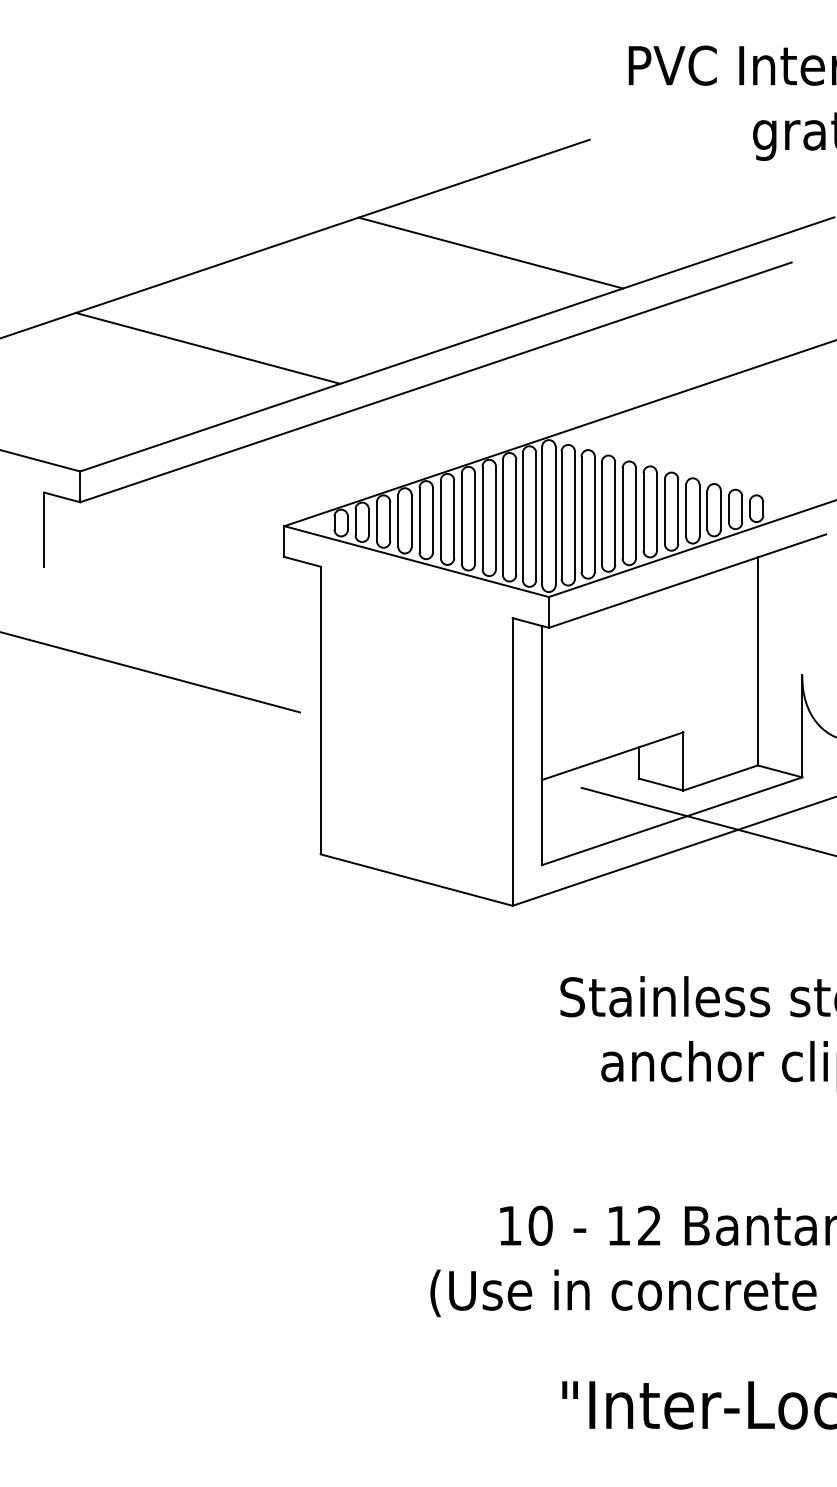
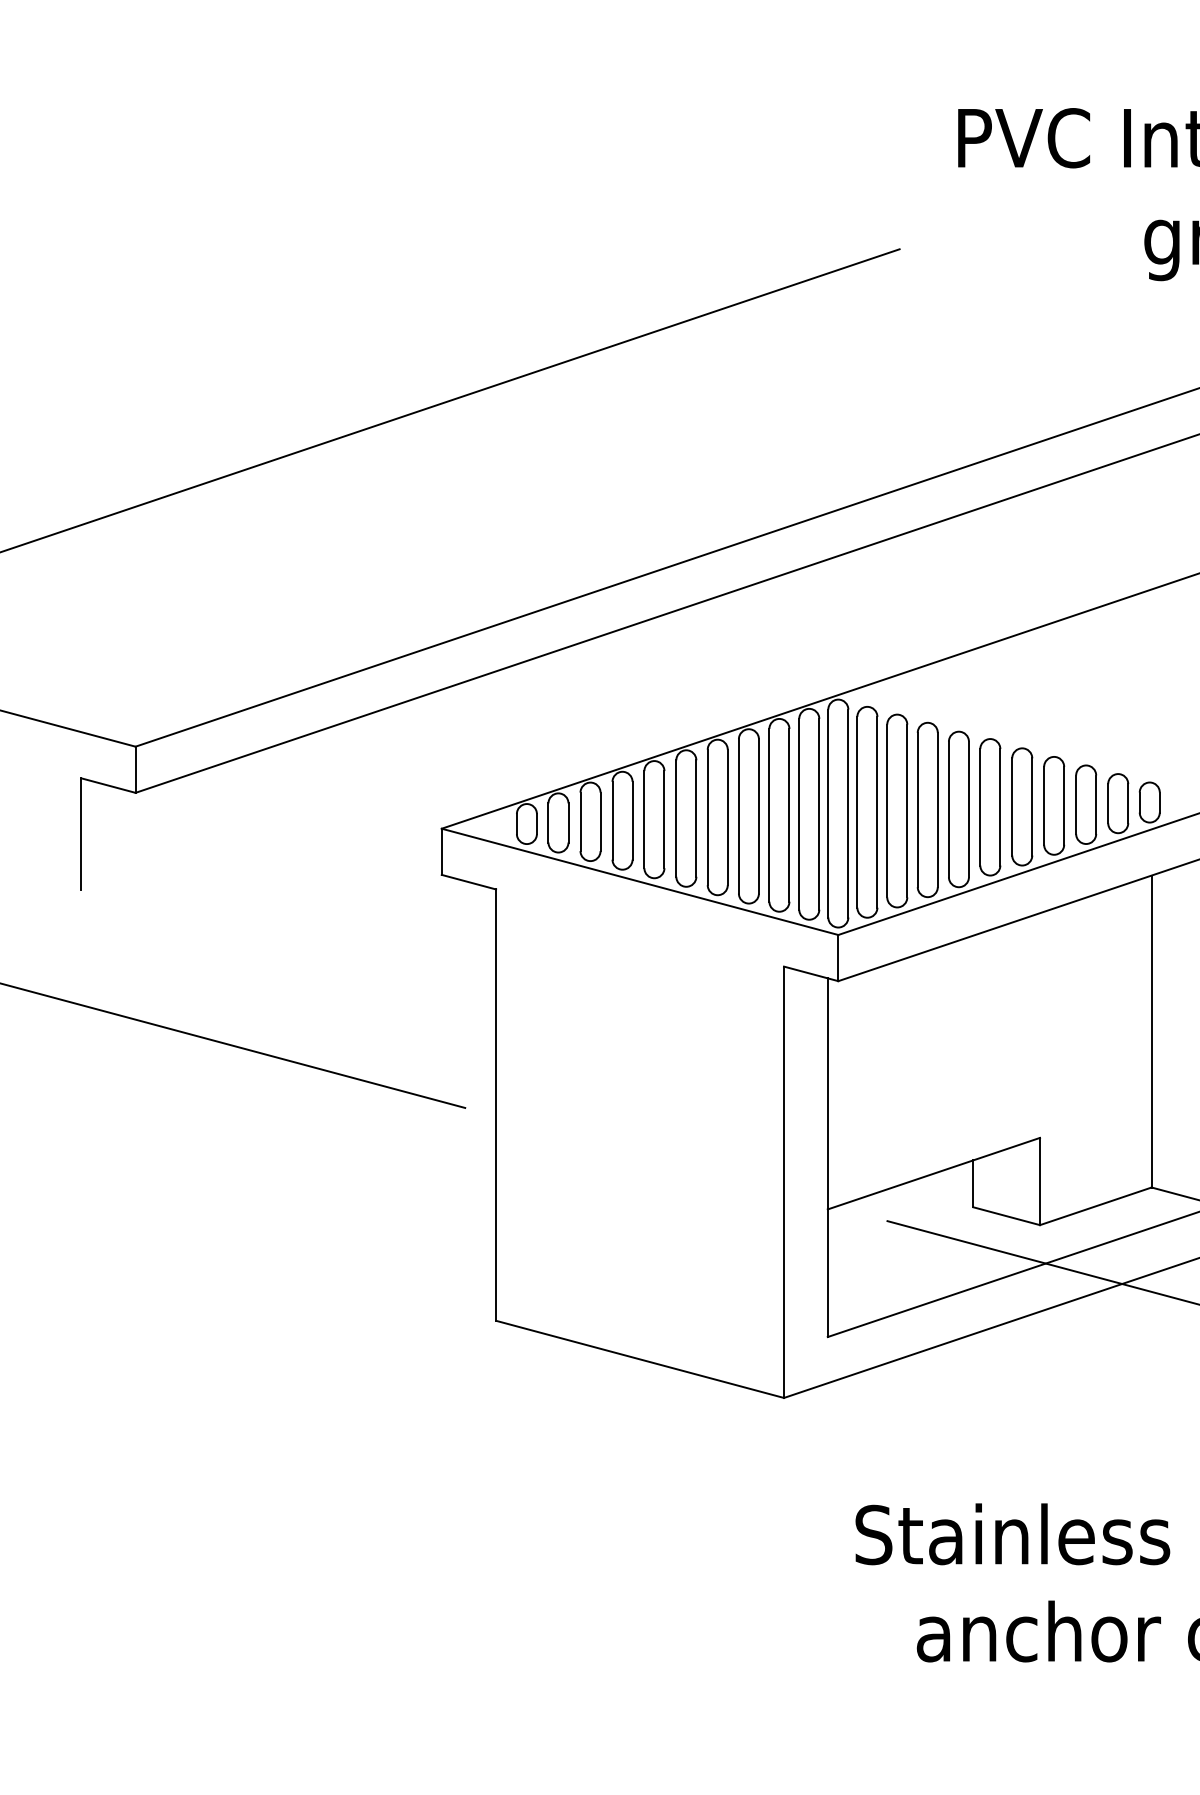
line: (490, 252) -> (750, 418), removed
line: (207, 347) -> (326, 560), removed

